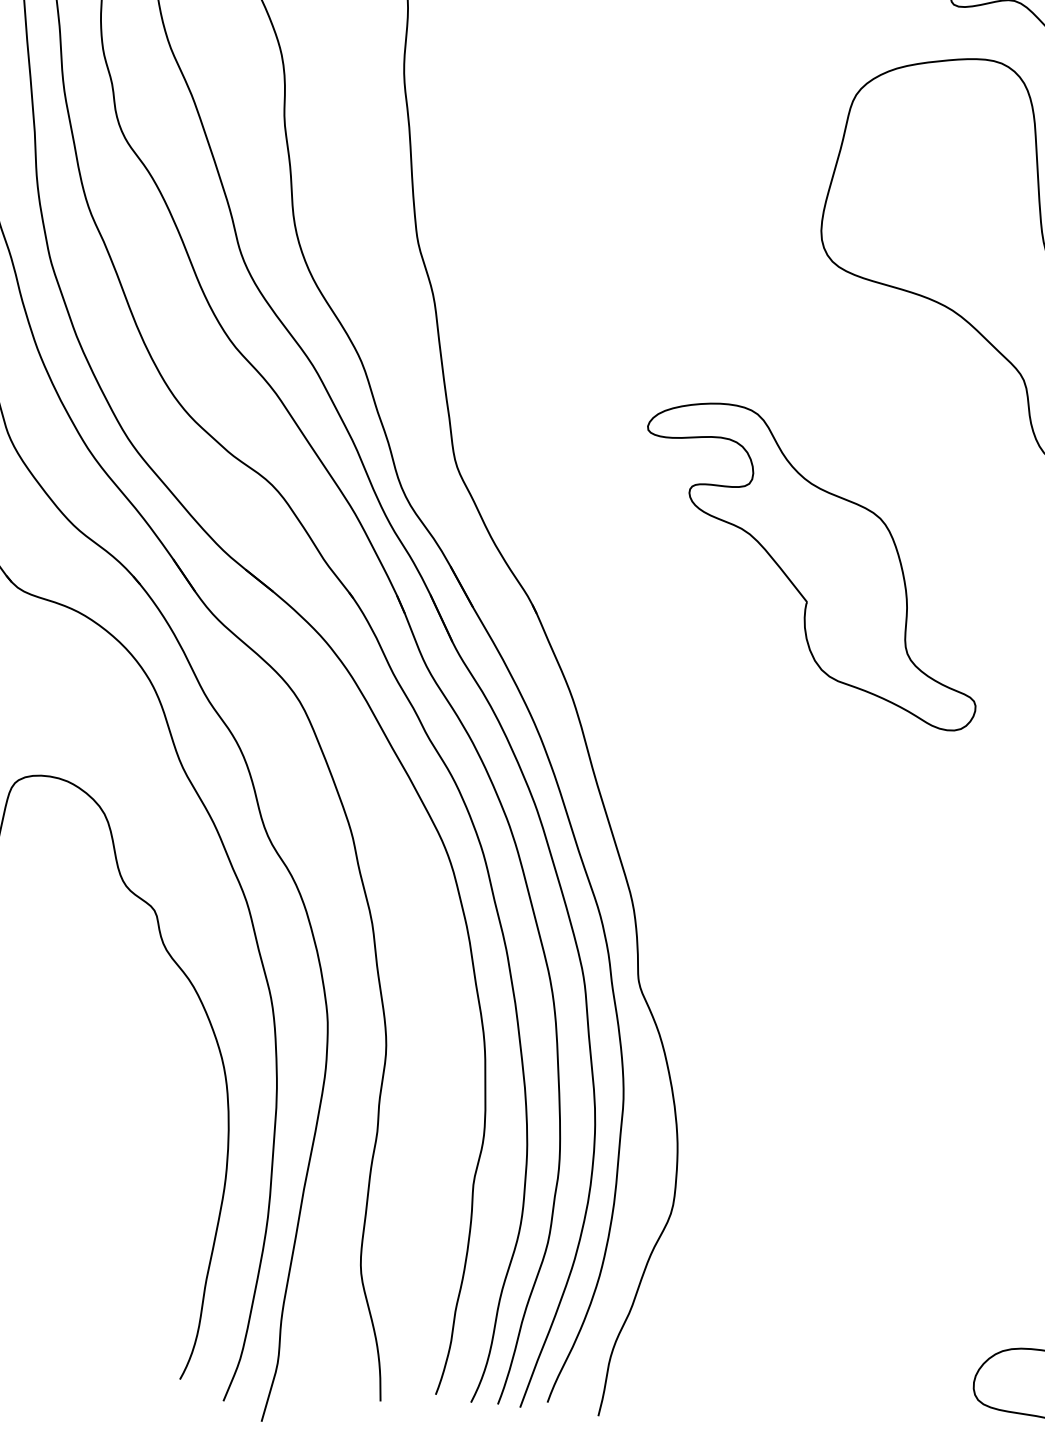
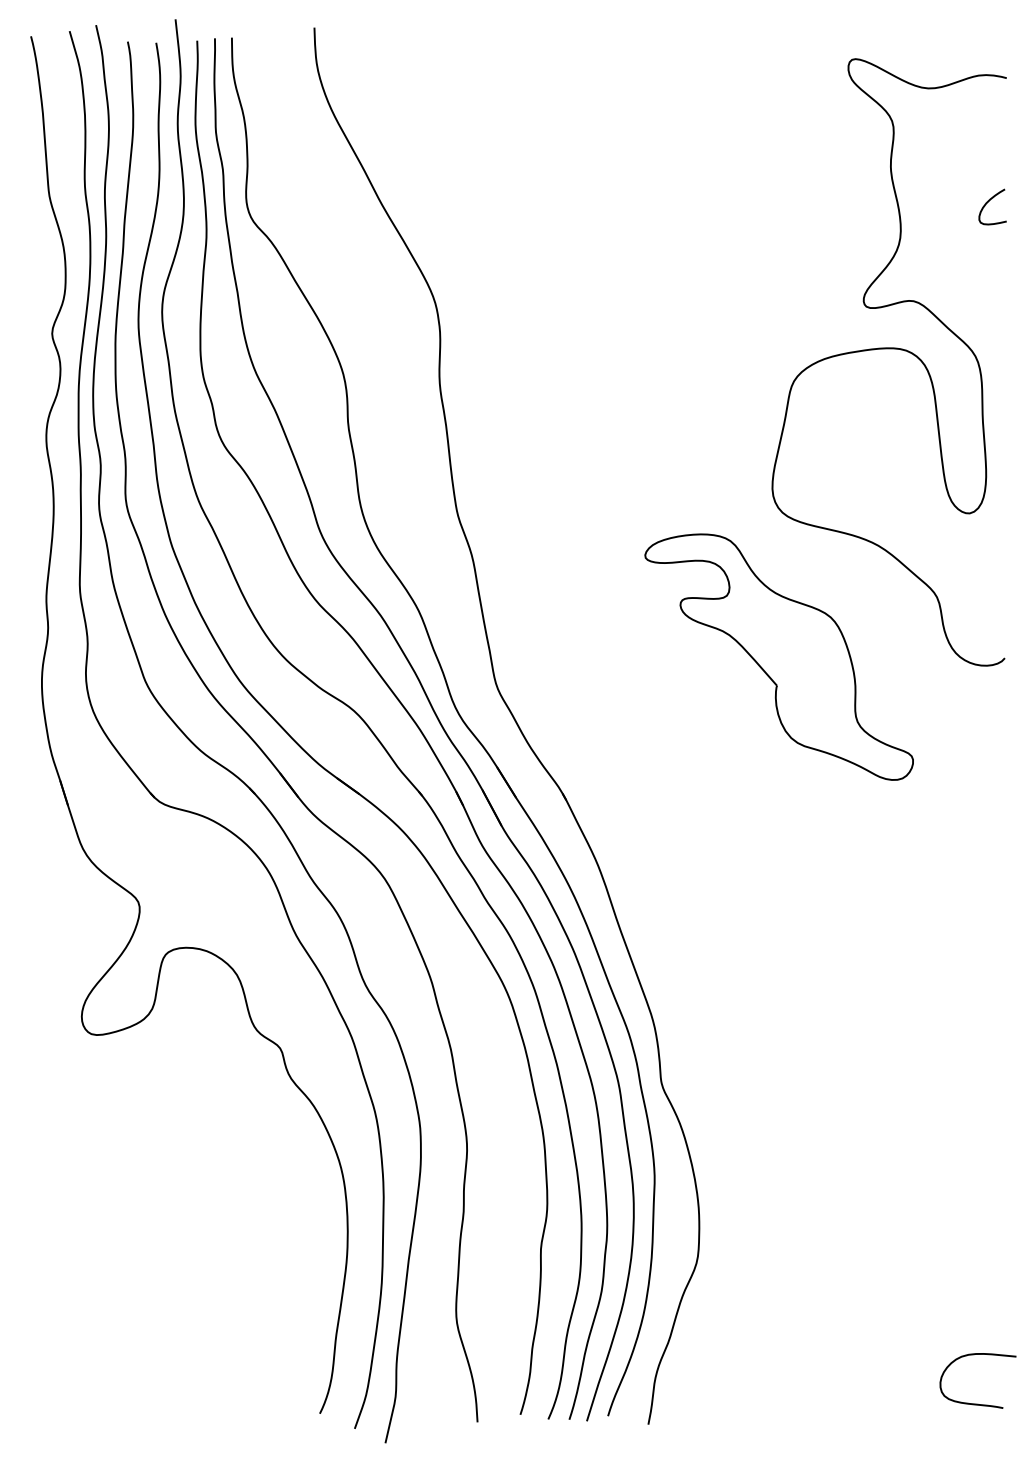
part: (810, 564) -> (778, 656), moved

